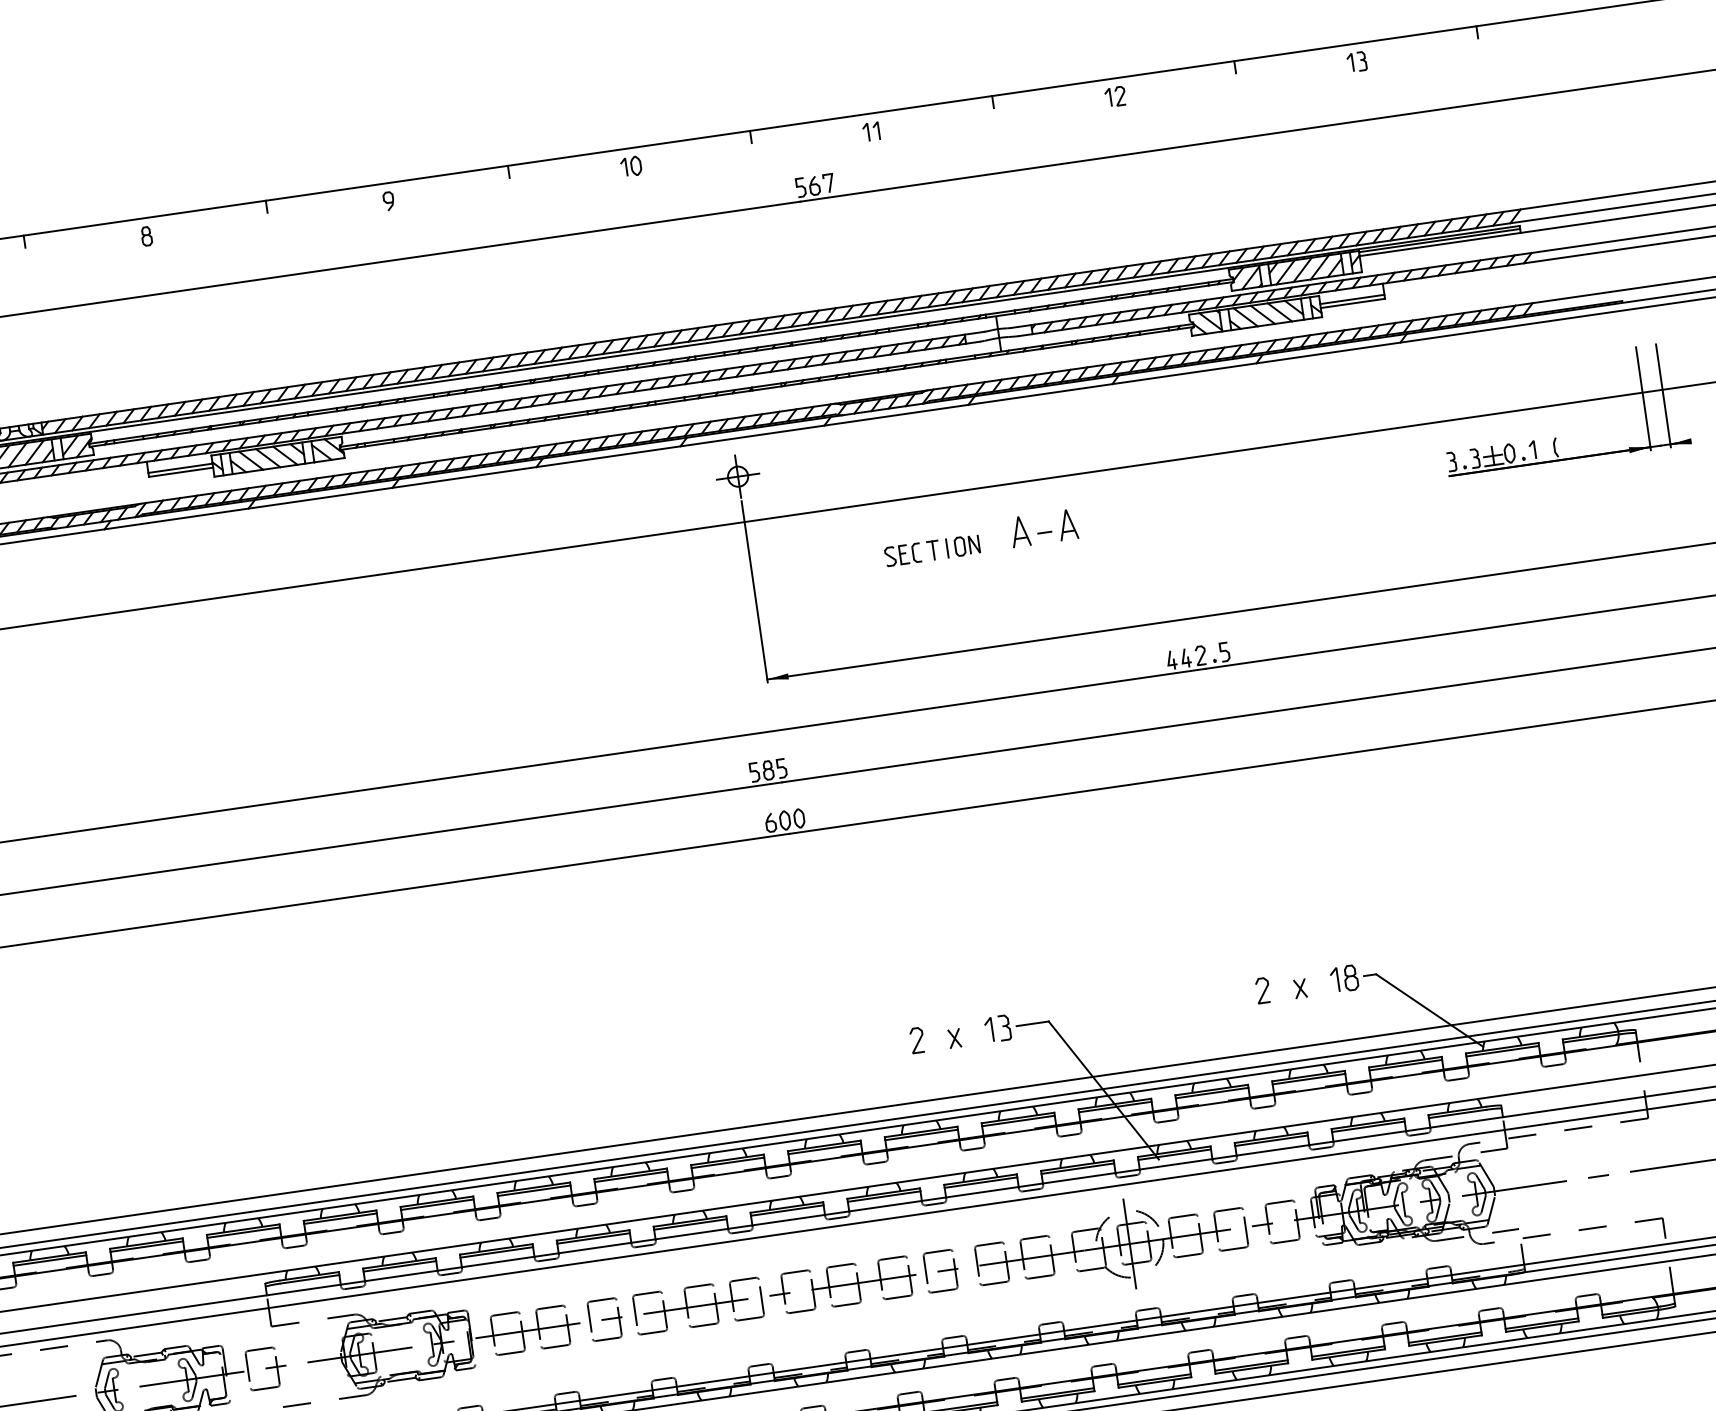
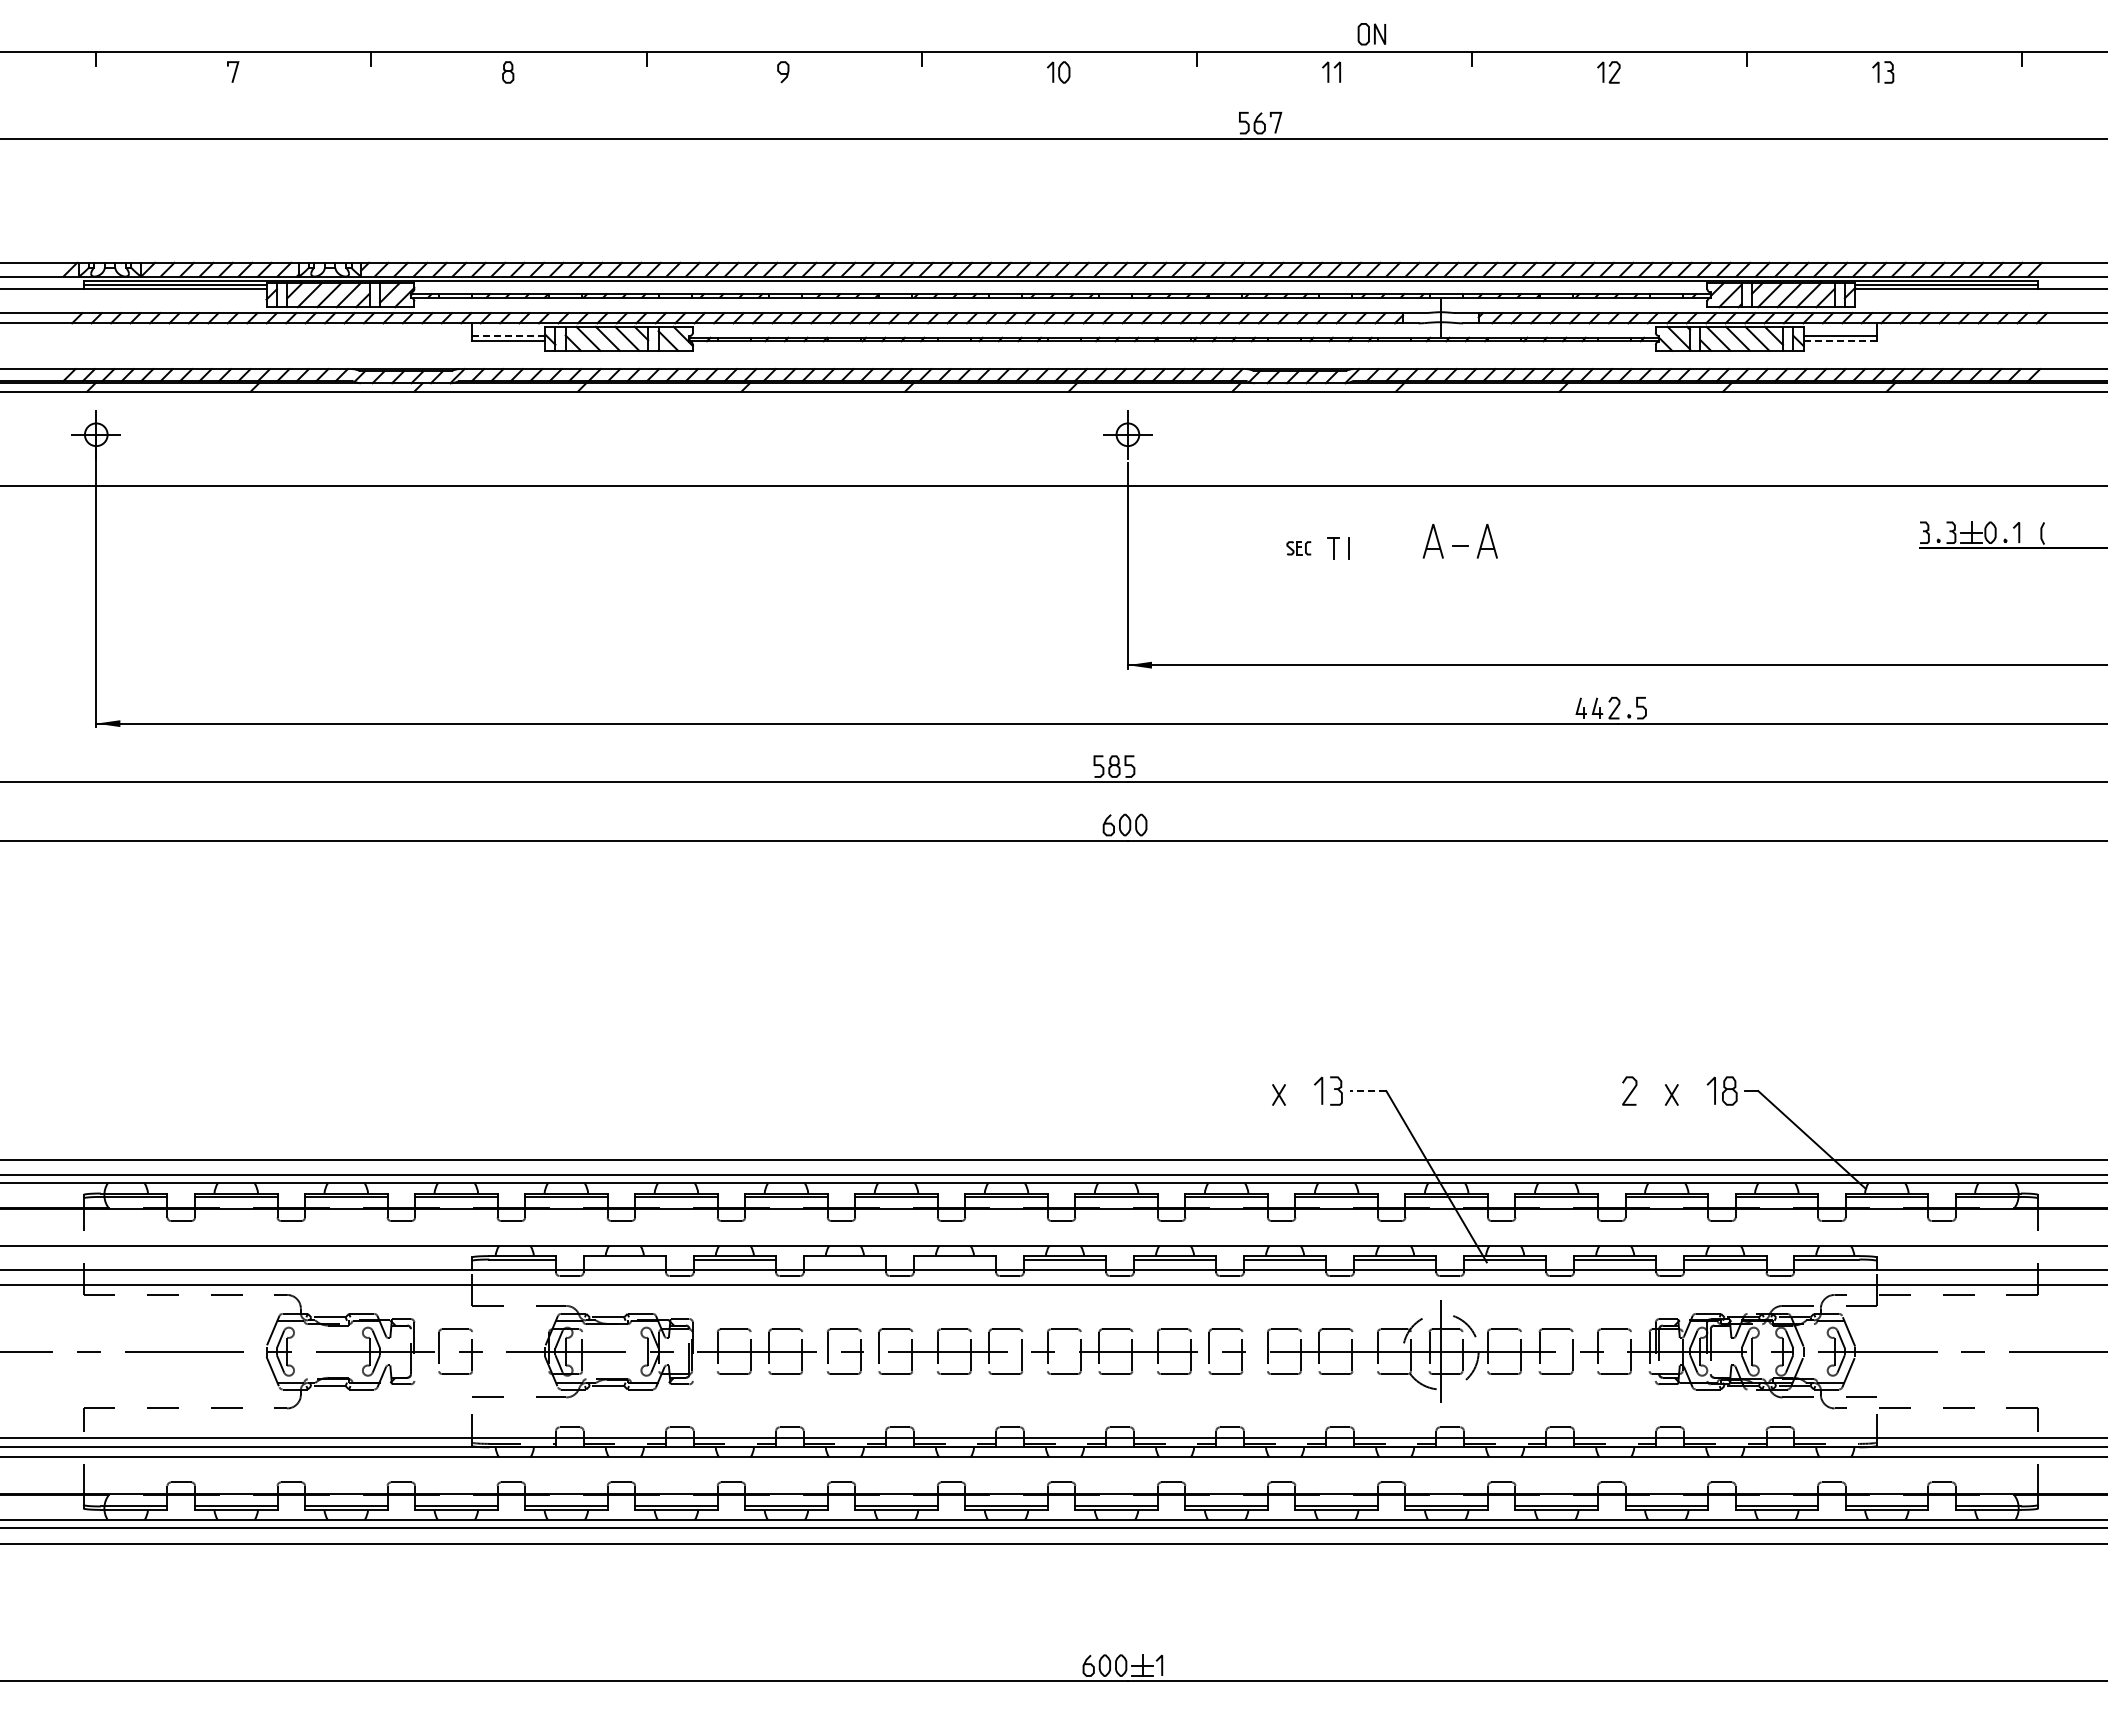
line: (1353, 303) -> (1840, 340), solid -> dashed
line: (181, 468) -> (509, 336), solid -> dashed
part: (966, 545) -> (1371, 34), moved
part: (902, 555) -> (1298, 548), size x0.6
line: (1032, 1024) -> (1367, 1091), solid -> dashed
curve: (918, 1039) -> (1238, 1090), removed
line: (690, 1224) -> (954, 1259), removed
line: (593, 1238) -> (844, 1259), removed
line: (399, 1266) -> (624, 1259), removed

